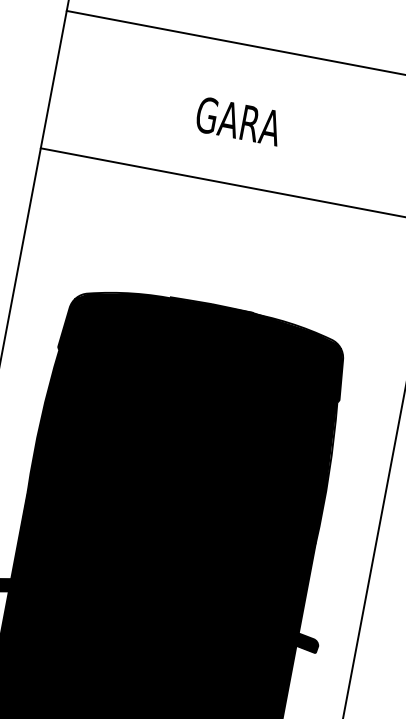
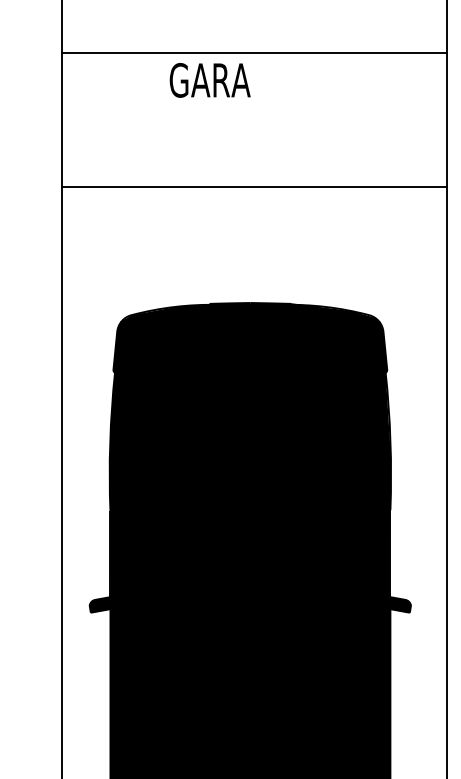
text: (238, 121) -> (209, 80), moved

